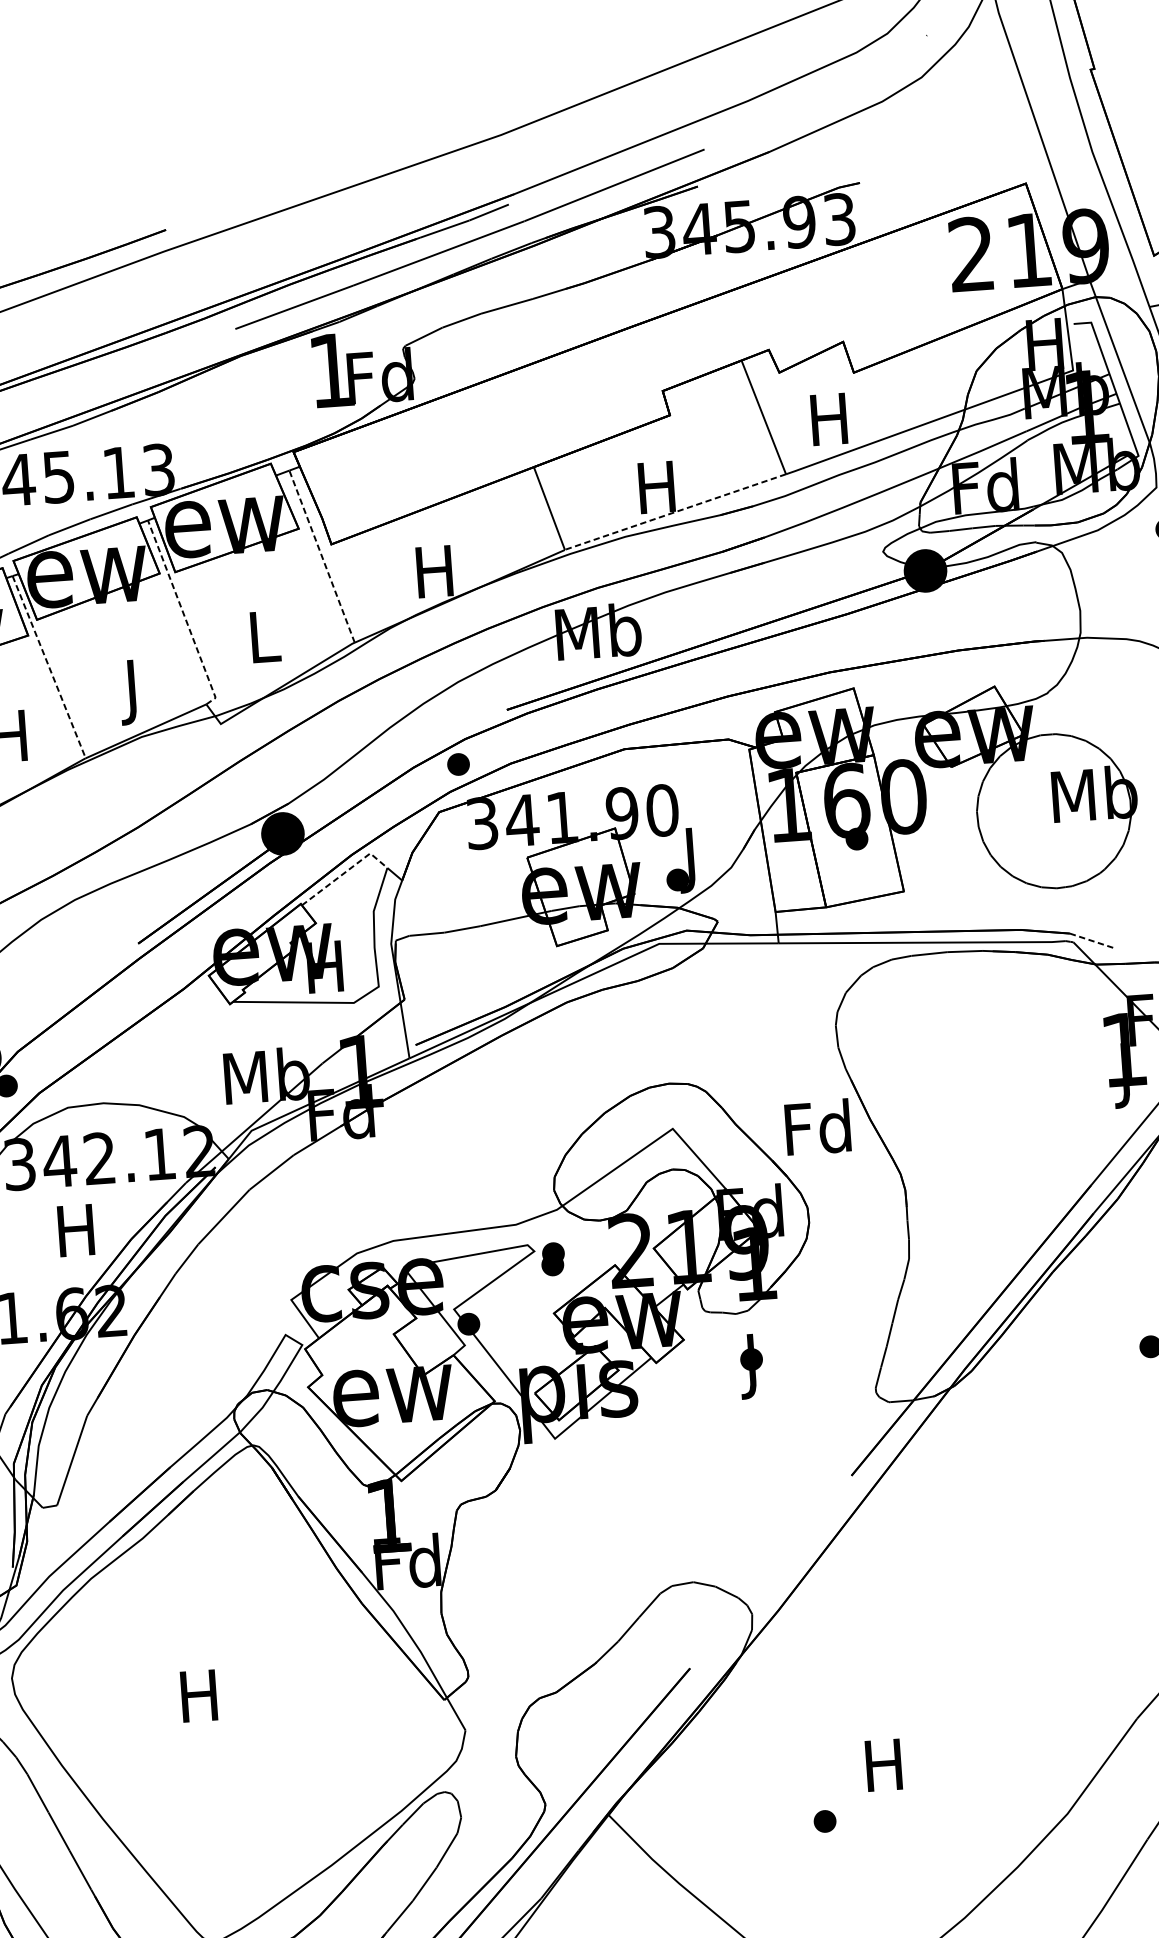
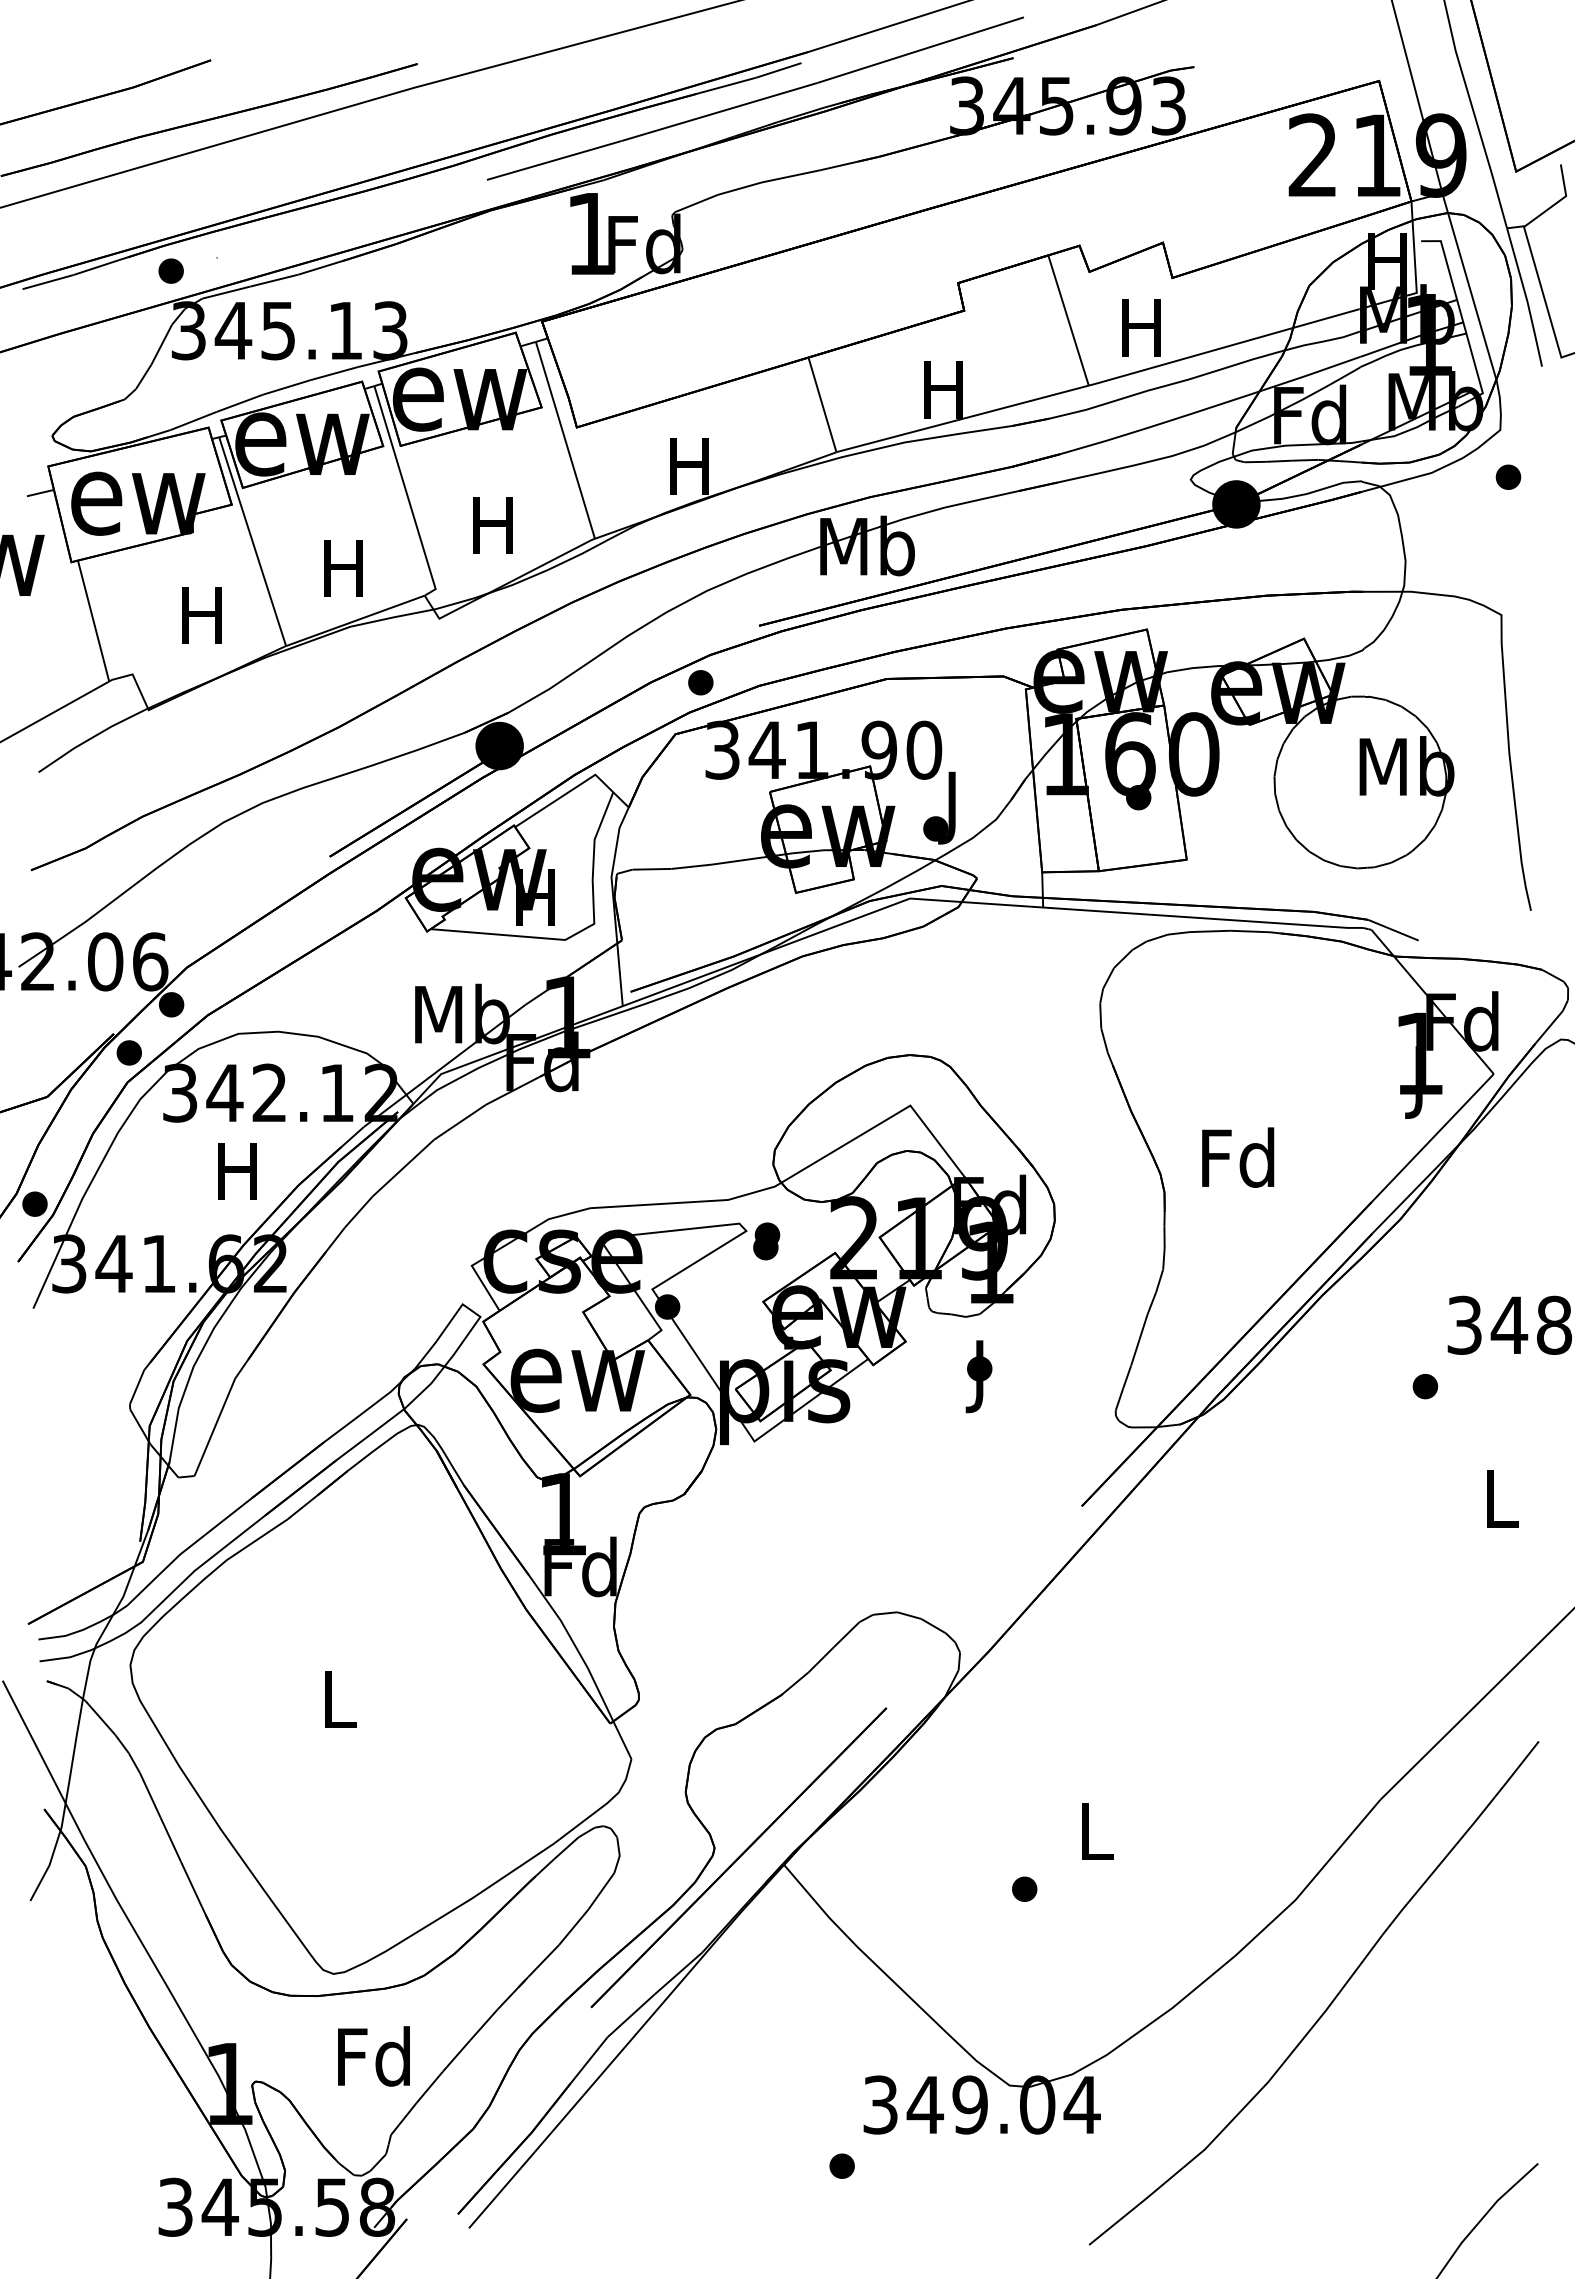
line: (674, 512) -> (961, 419), dashed -> solid
line: (322, 556) -> (565, 440), dashed -> solid
line: (183, 614) -> (406, 493), dashed -> solid
text: (262, 637) -> (492, 525), L -> H
line: (49, 667) -> (252, 541), dashed -> solid
text: (132, 692) -> (343, 576), J -> H
line: (346, 871) -> (567, 793), dashed -> solid
line: (1093, 941) -> (1393, 930), dashed -> solid
text: (818, 1127) -> (1238, 1157), moved
text: (199, 1695) -> (337, 1699), H -> L
text: (883, 1765) -> (1094, 1831), H -> L

